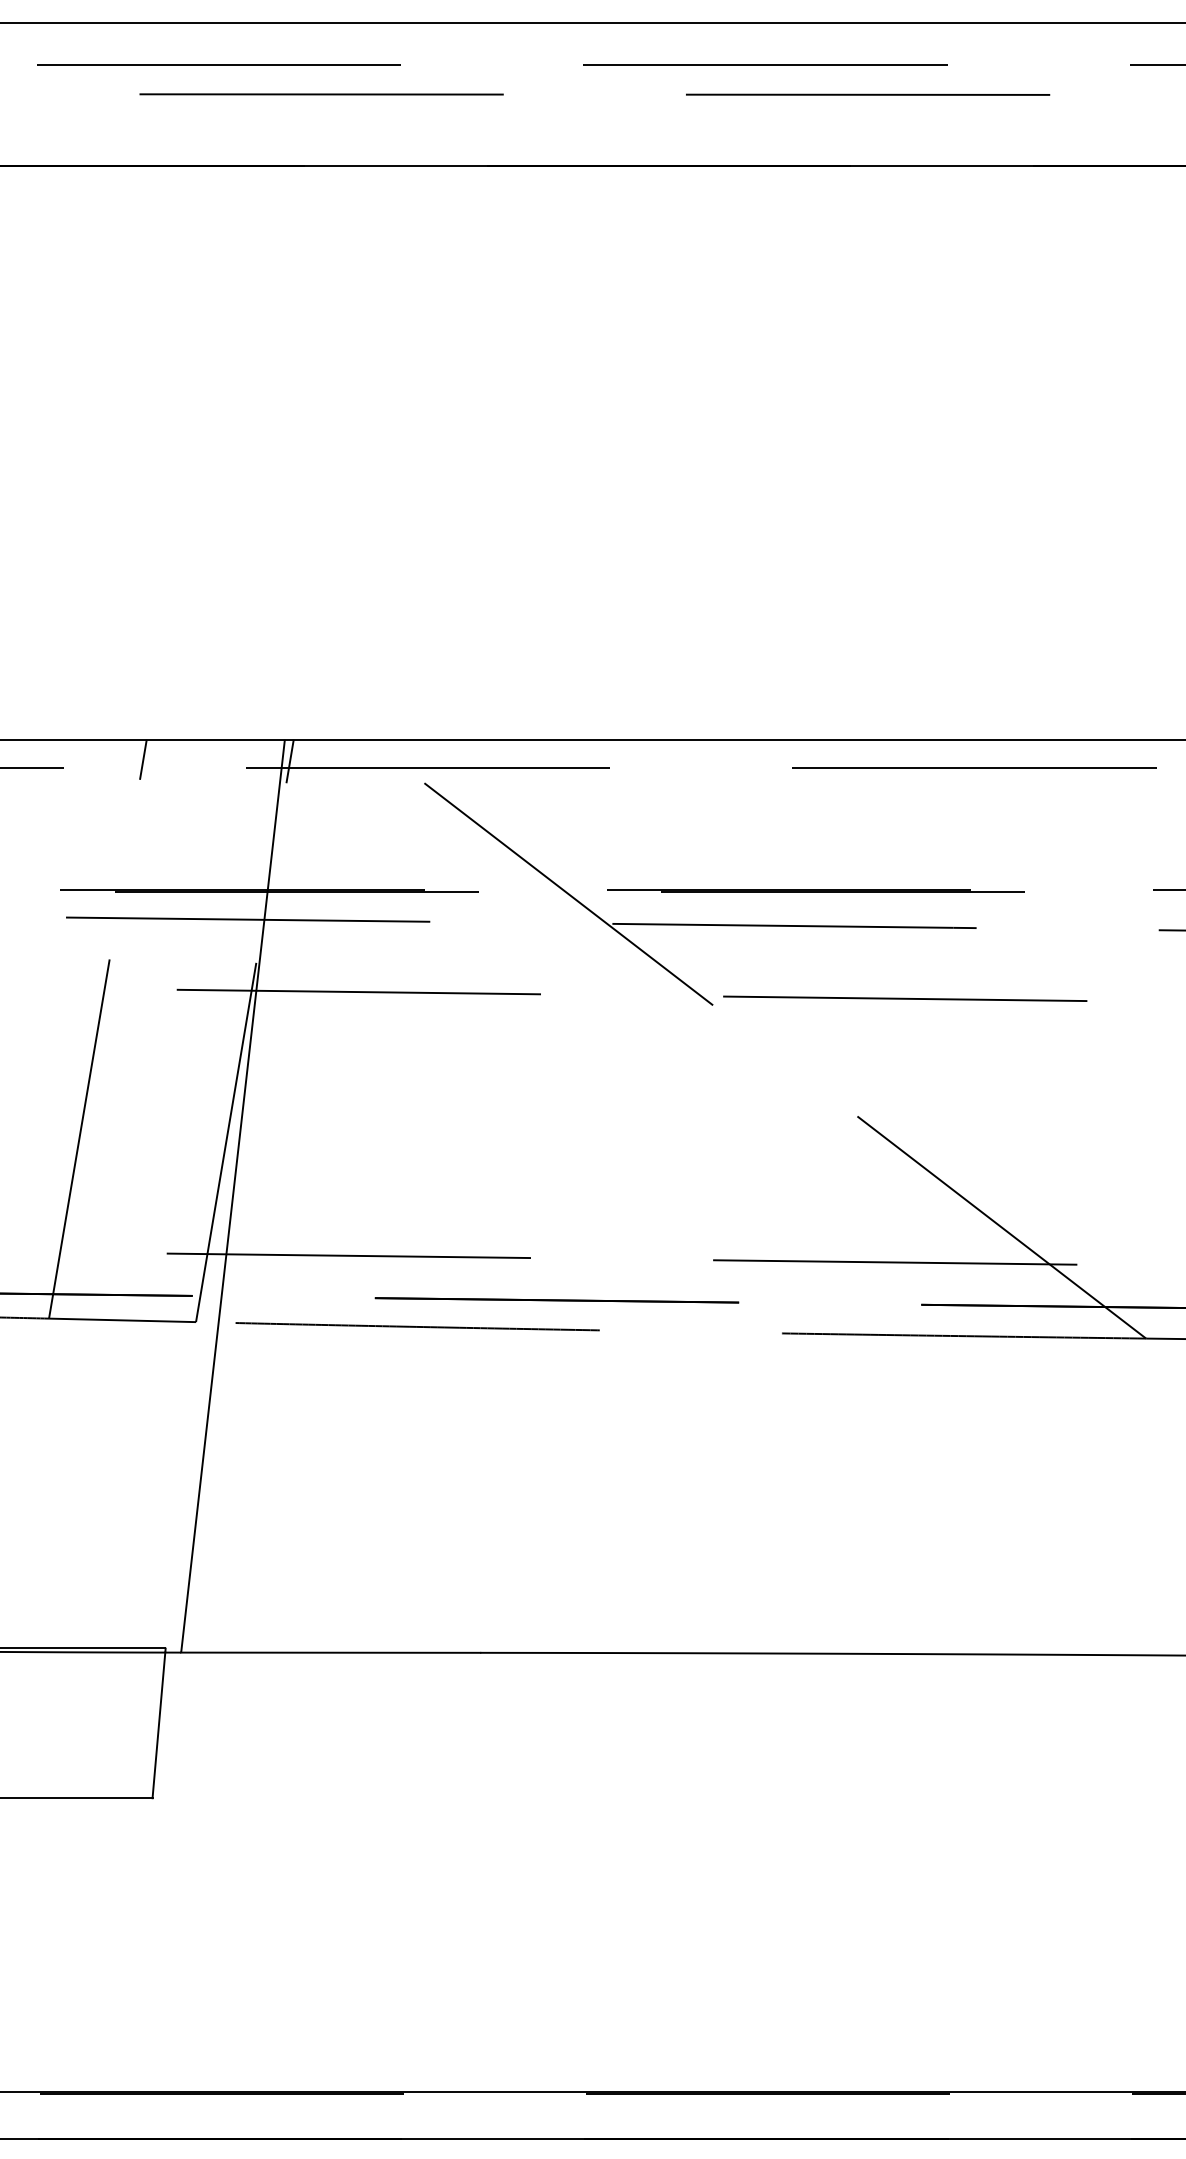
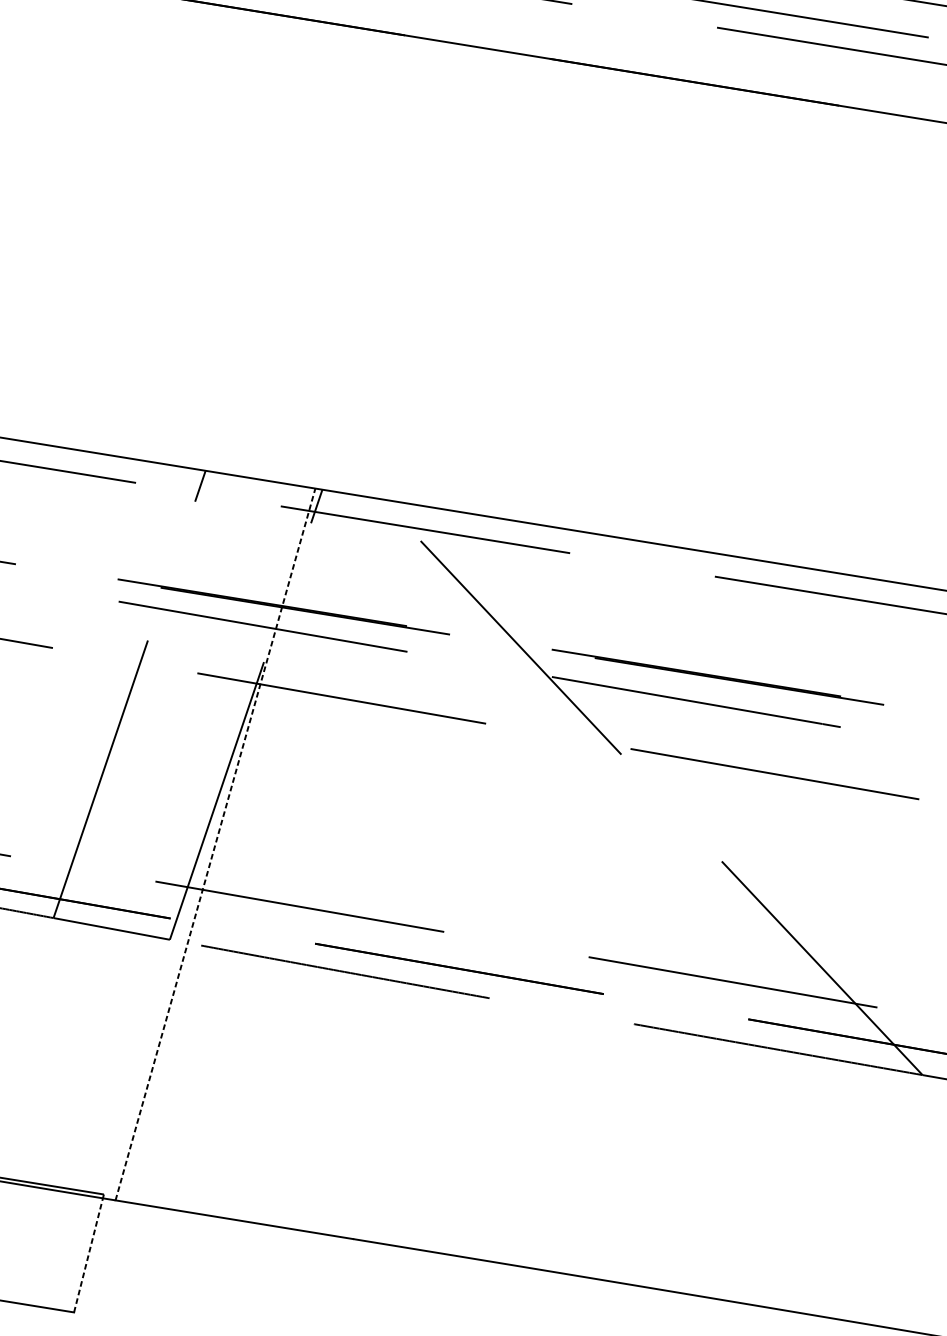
line: (233, 1196) -> (215, 844), solid -> dashed
line: (158, 1724) -> (88, 1254), solid -> dashed

